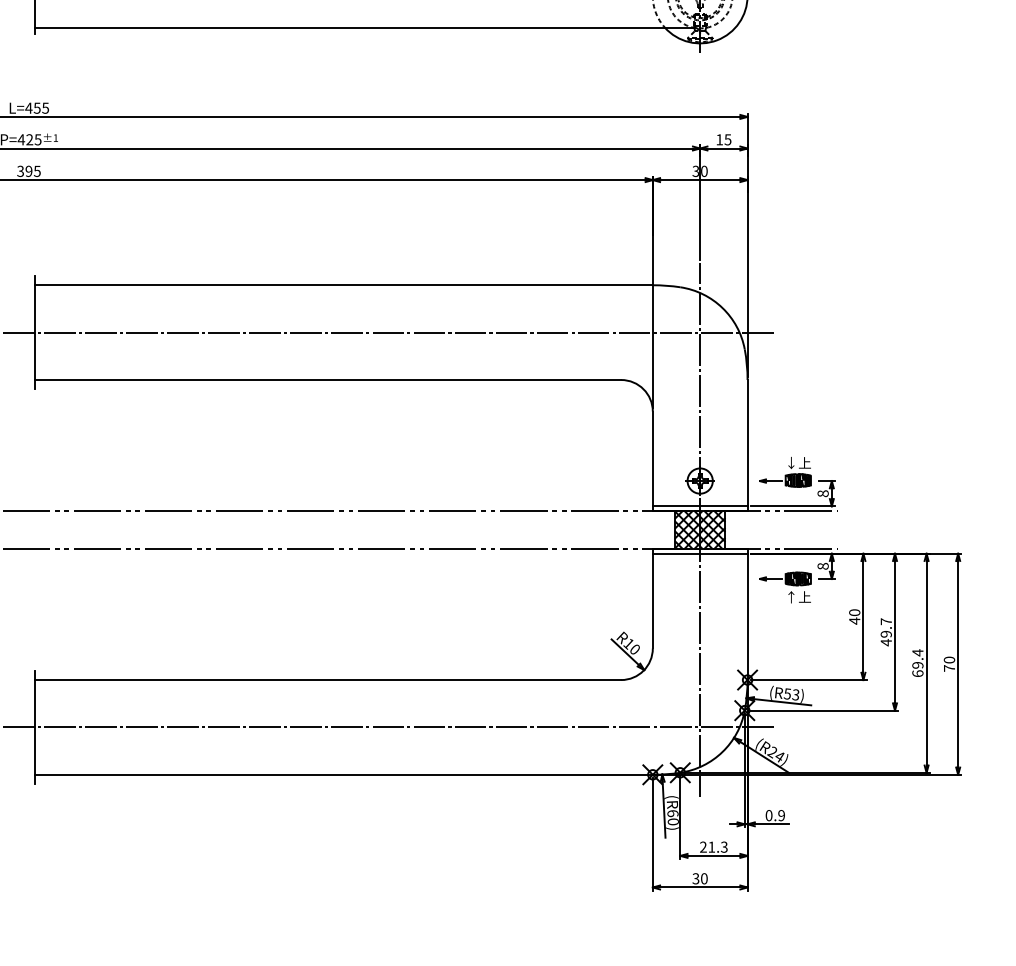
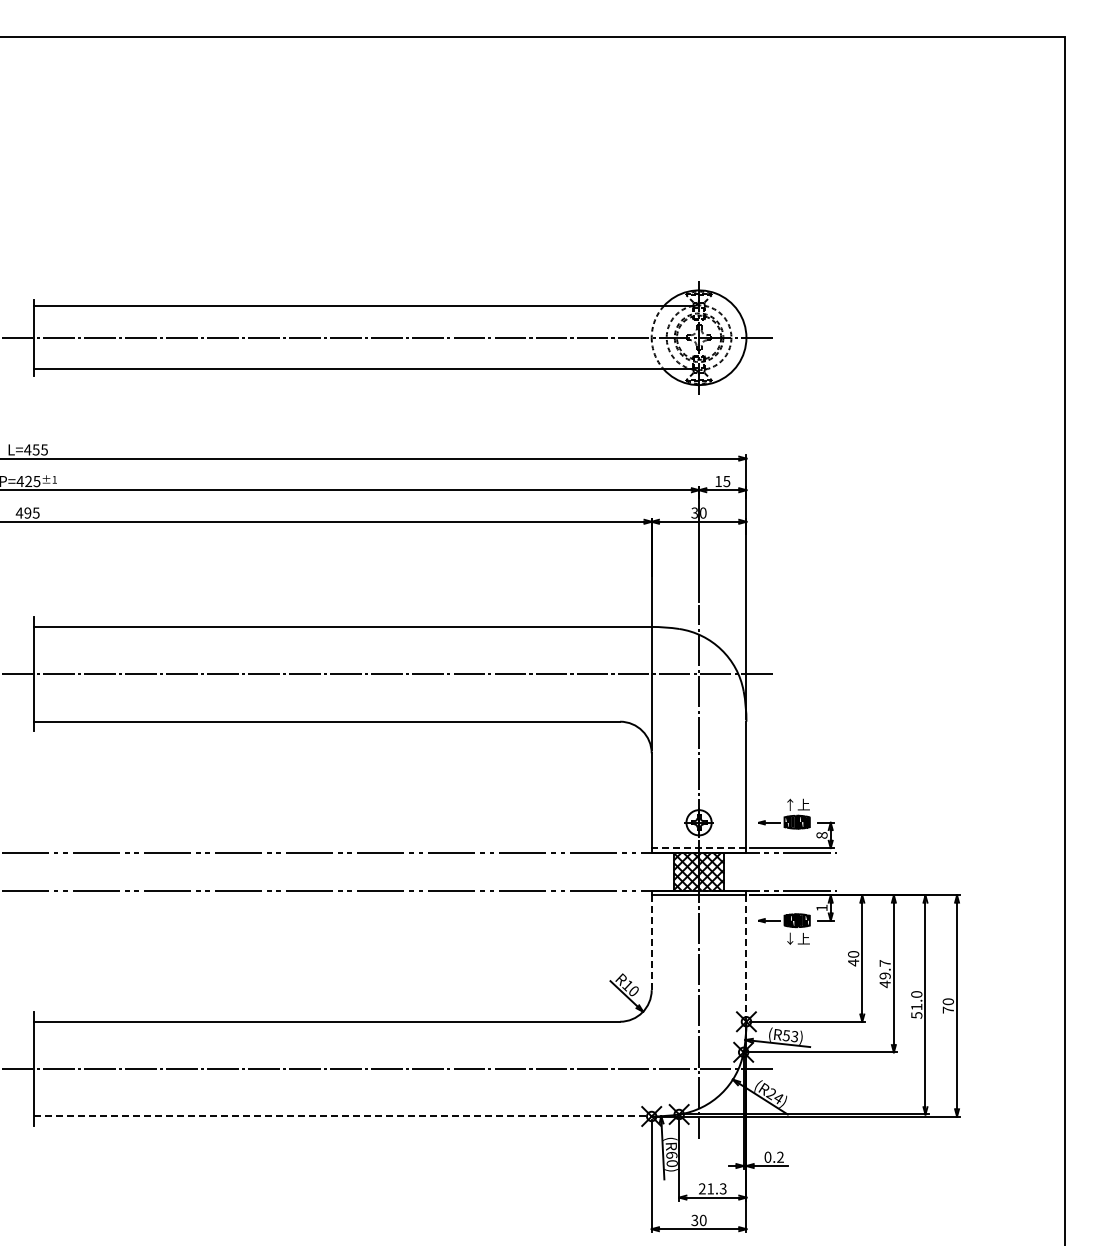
text: (20, 170) -> (19, 512), 395 -> 495
text: (791, 461) -> (790, 803), ↓上 -> ↑上
line: (699, 506) -> (698, 848), solid -> dashed
text: (822, 565) -> (821, 907), 8 -> 1
text: (791, 595) -> (790, 937), ↑上 -> ↓上
line: (652, 601) -> (651, 943), solid -> dashed
line: (747, 617) -> (746, 959), solid -> dashed
text: (917, 662) -> (916, 1004), 69.4 -> 51.0
line: (343, 774) -> (342, 1116), solid -> dashed
text: (781, 815) -> (780, 1157), 0.9 -> 0.2

